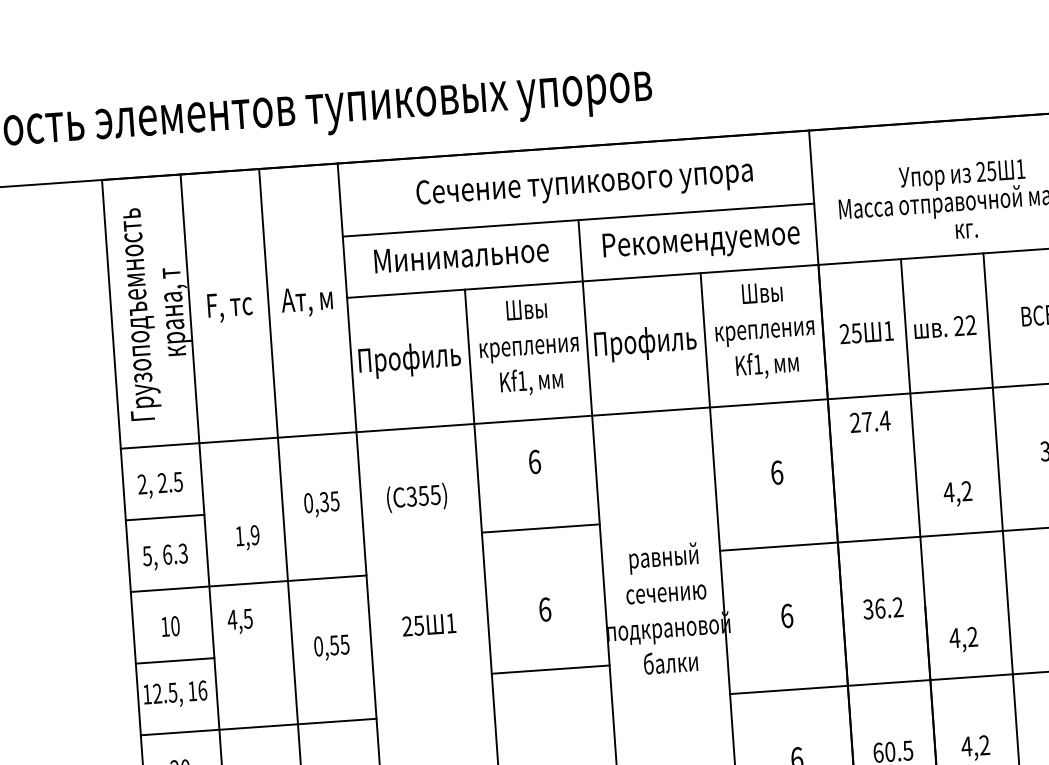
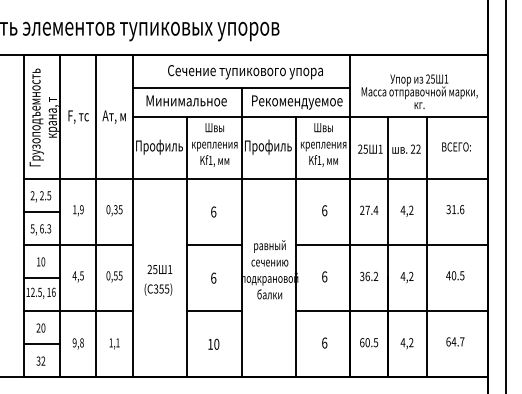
text: (870, 419) -> (369, 209), moved
text: (534, 460) -> (213, 211), moved
text: (956, 492) -> (406, 210), moved
text: (417, 497) -> (158, 289), moved
line: (541, 527) -> (214, 244), moved
text: (248, 537) -> (78, 210), moved
text: (544, 608) -> (213, 277), moved
text: (238, 620) -> (77, 276), moved
text: (962, 639) -> (406, 277), moved
line: (550, 668) -> (214, 310), moved

